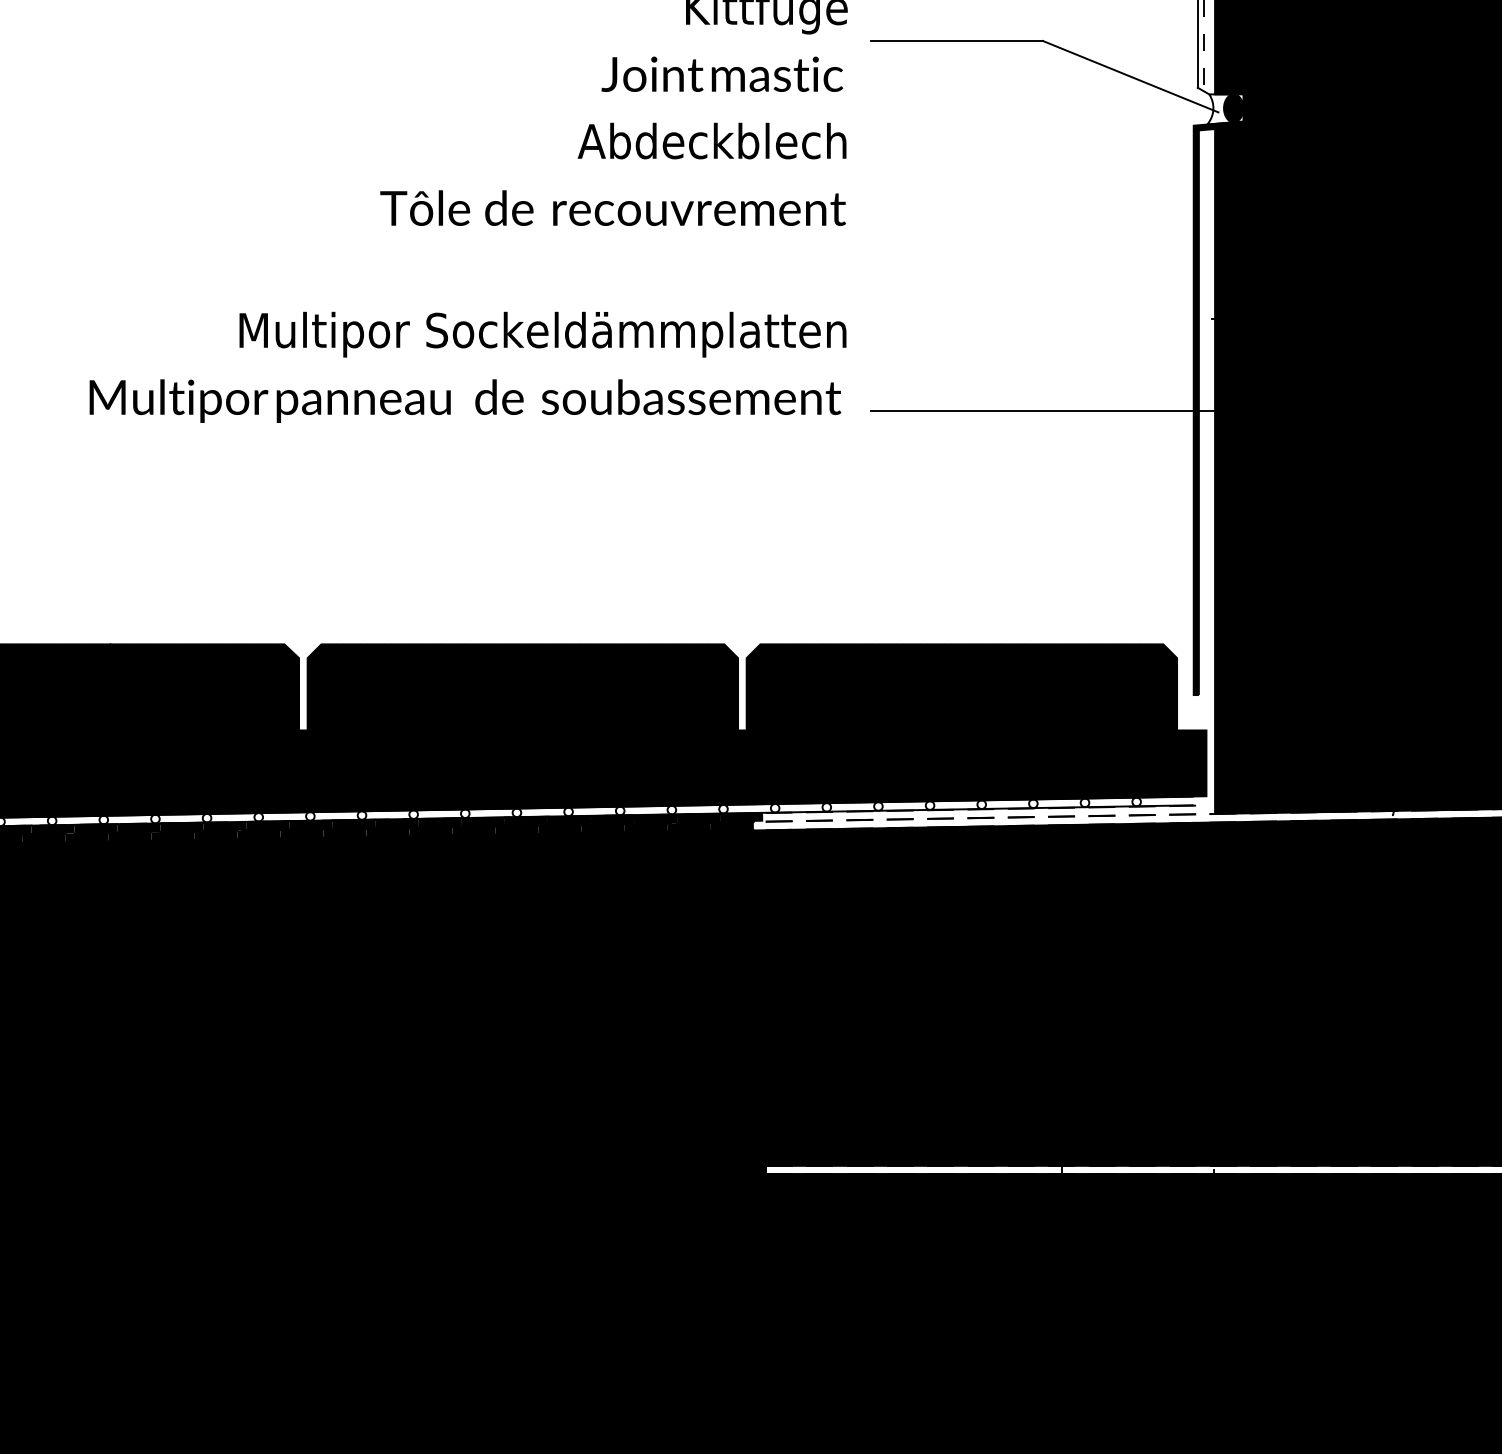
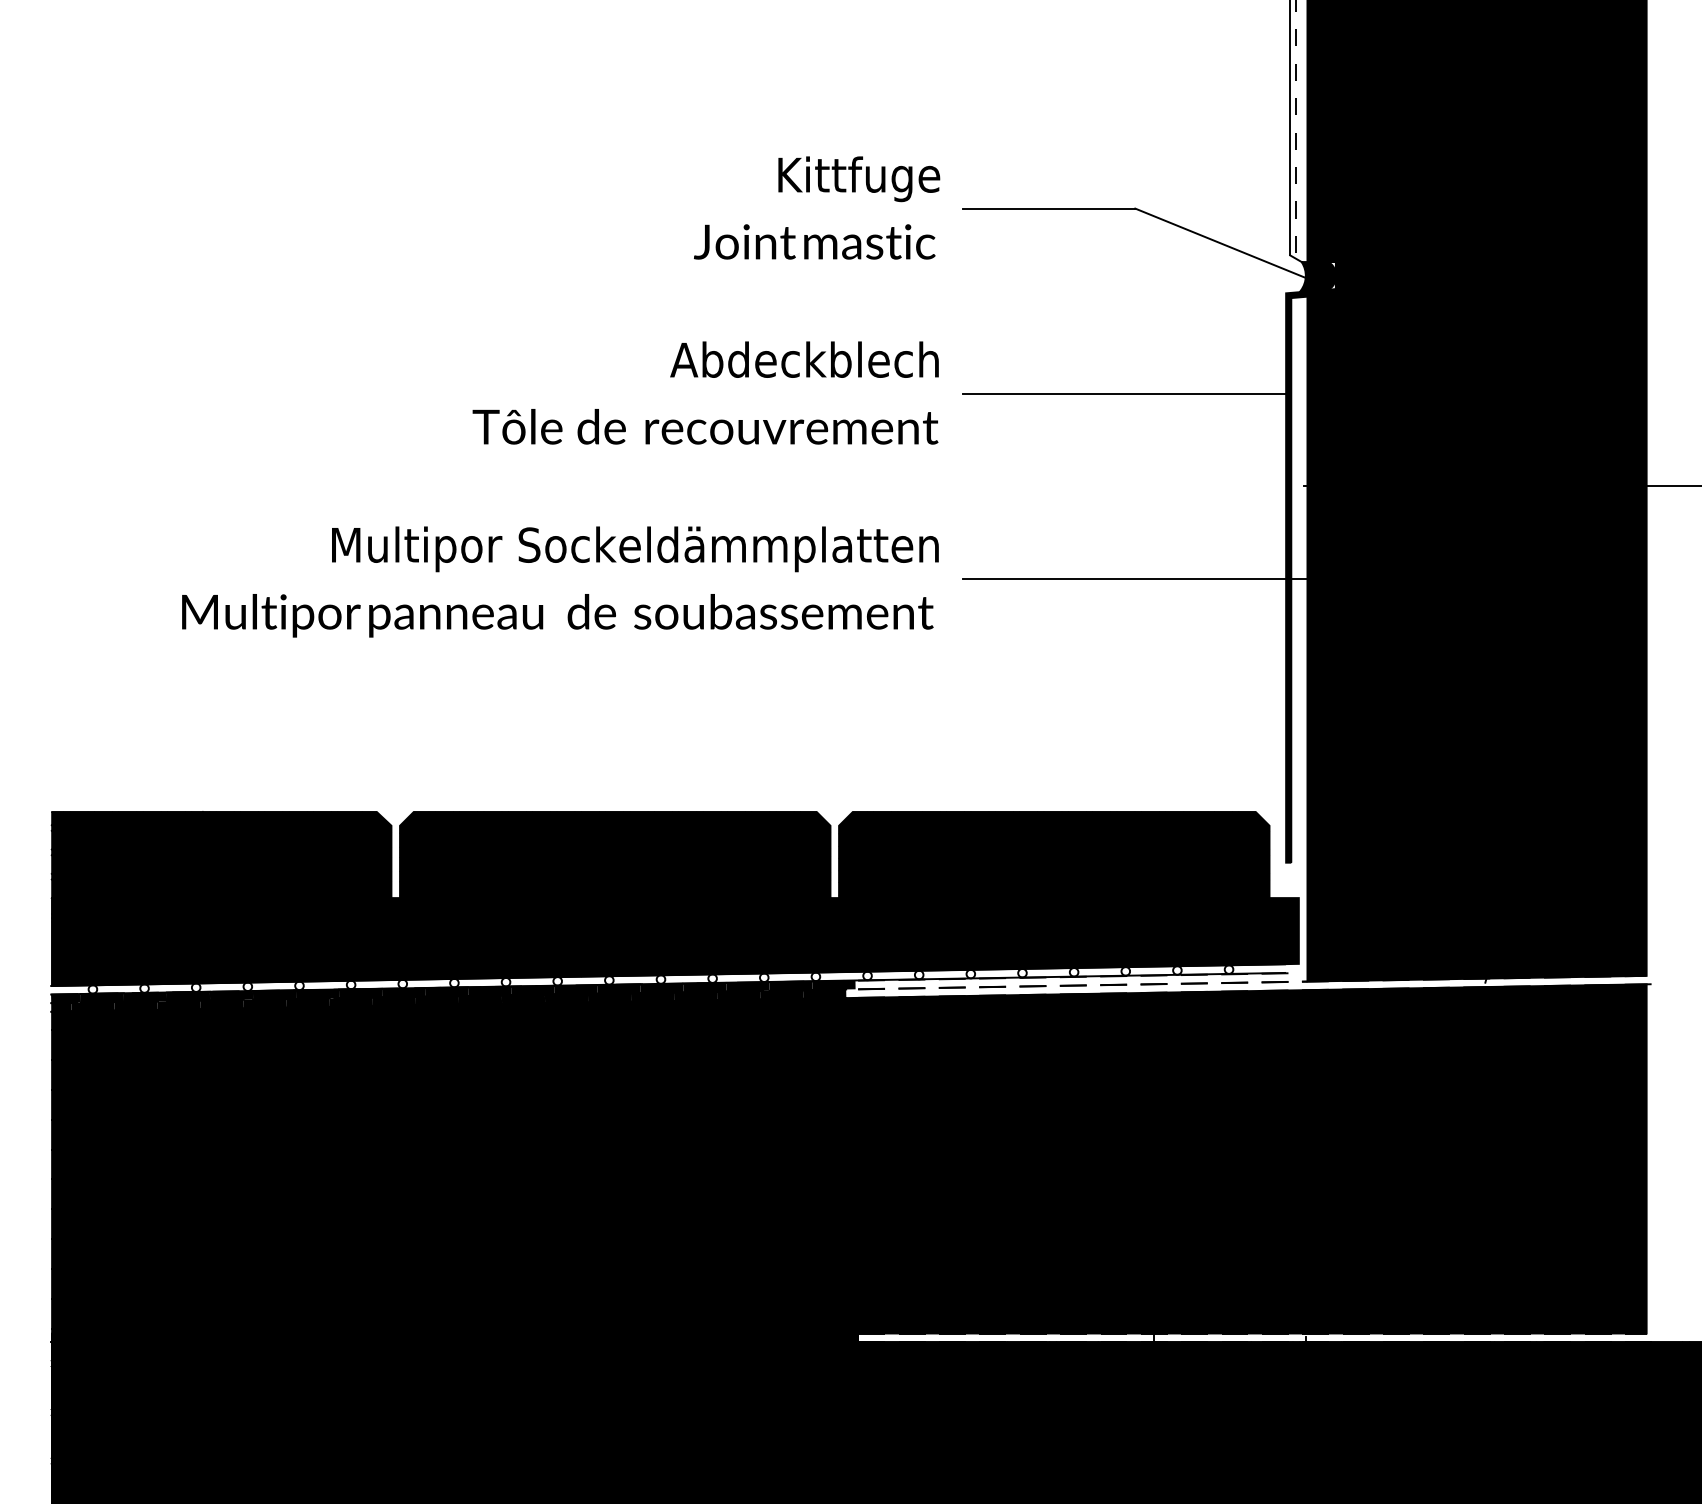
fill: (1220, 109) -> (1312, 277), added
text: (613, 173) -> (705, 392), moved
line: (1033, 225) -> (1125, 393), added
text: (468, 366) -> (560, 581), moved

